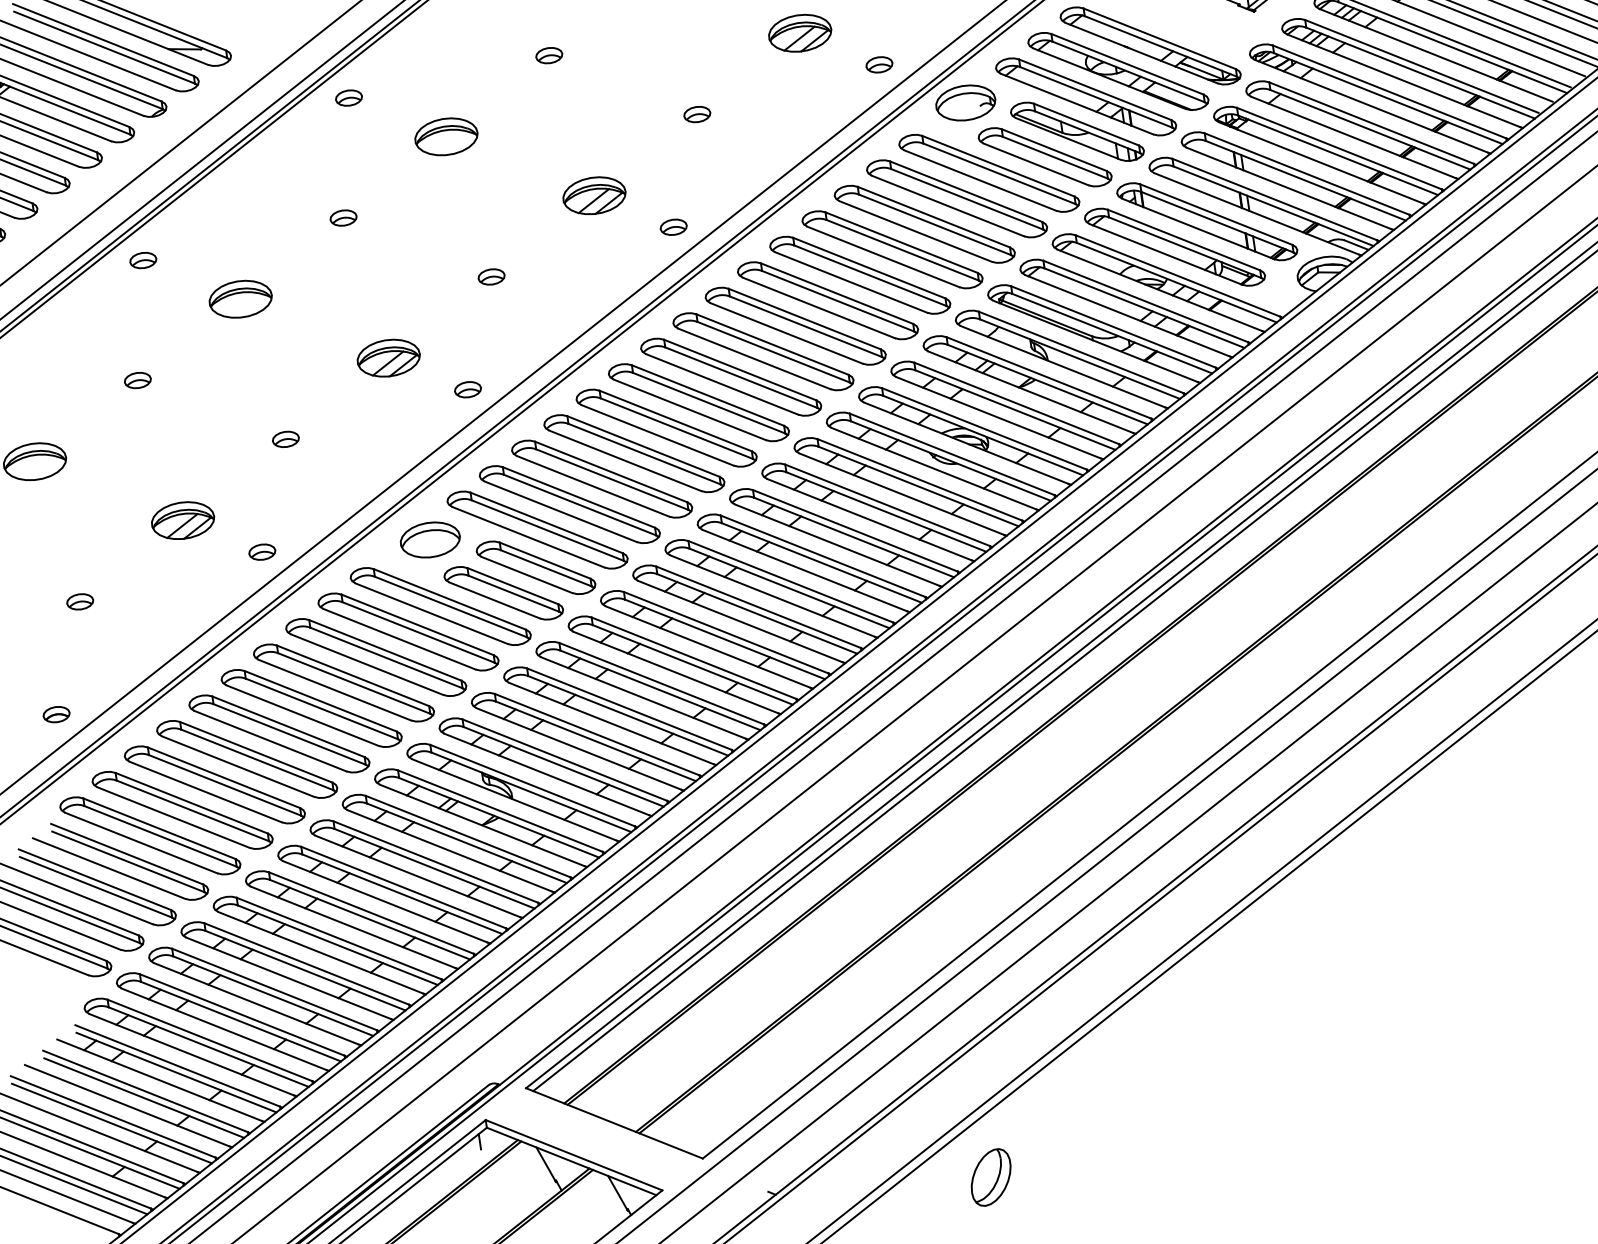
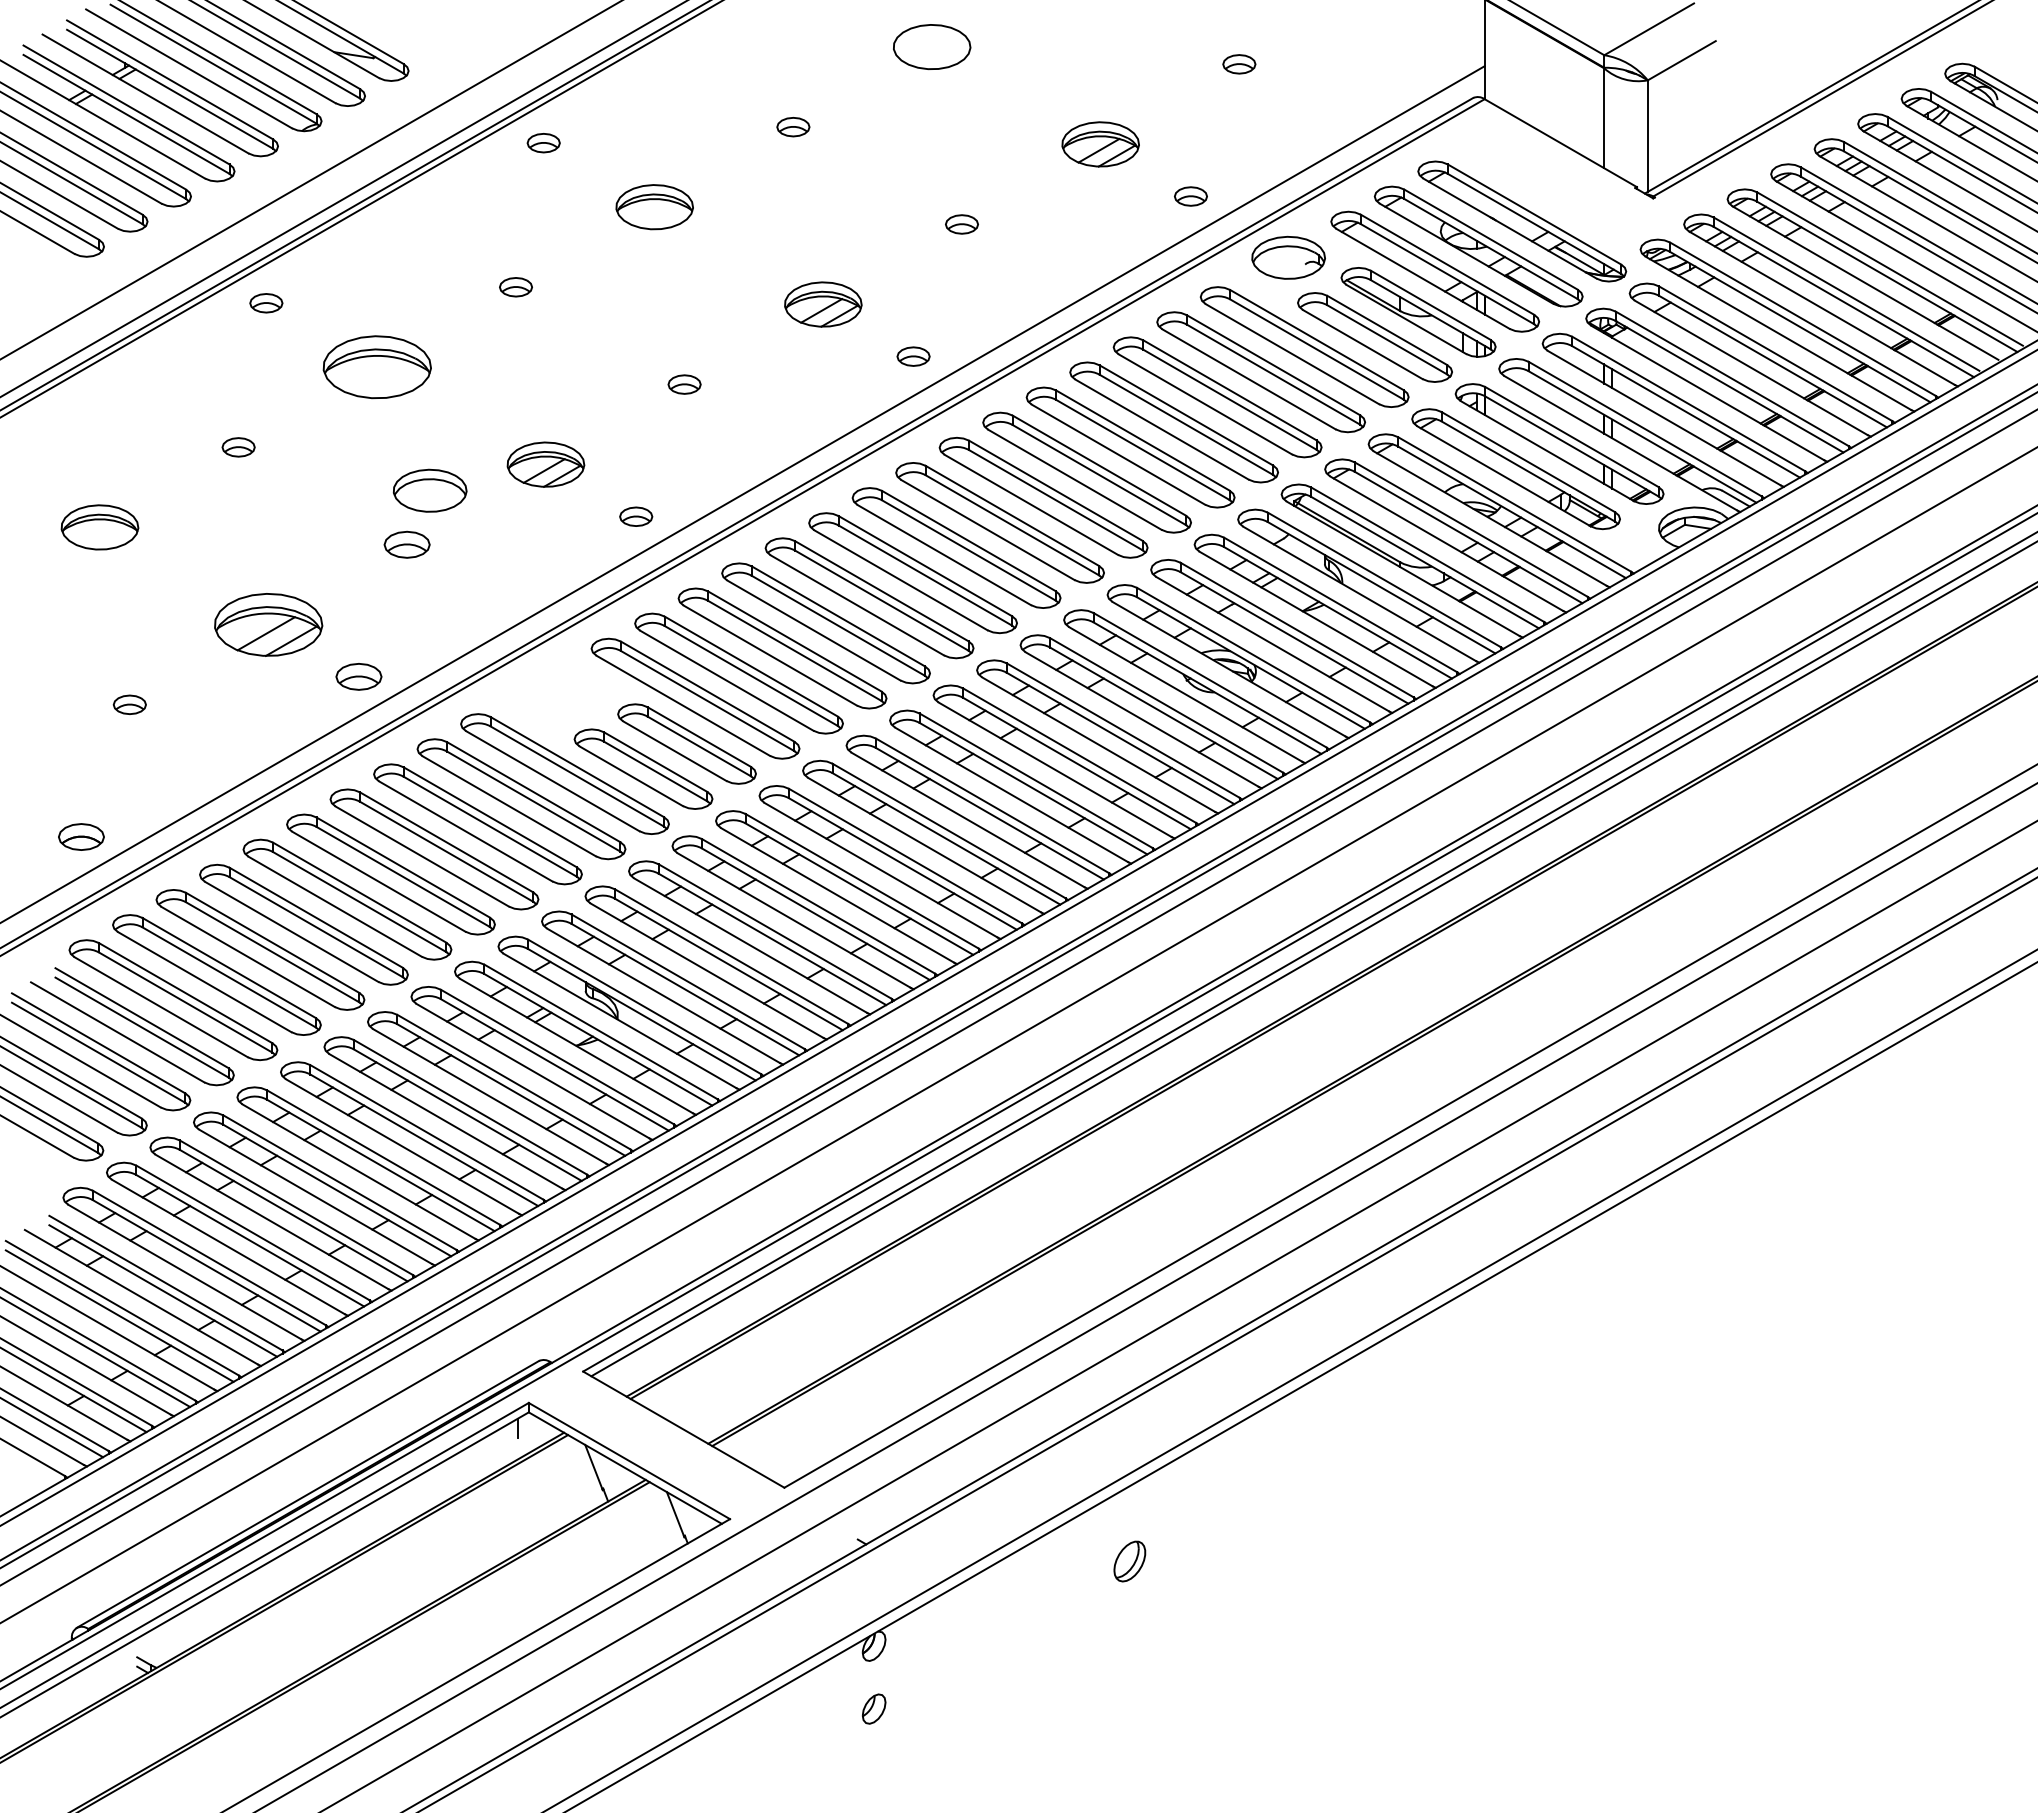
part: (240, 299) -> (377, 367), size x1.4
part: (286, 439) -> (407, 544), size x1.4
part: (182, 520) -> (268, 624), size x1.4
part: (429, 539) -> (429, 490), moved
part: (262, 551) -> (358, 676), size x1.4
part: (56, 714) -> (81, 836), size x1.4
part: (990, 1177) -> (1129, 1561), size x0.6

